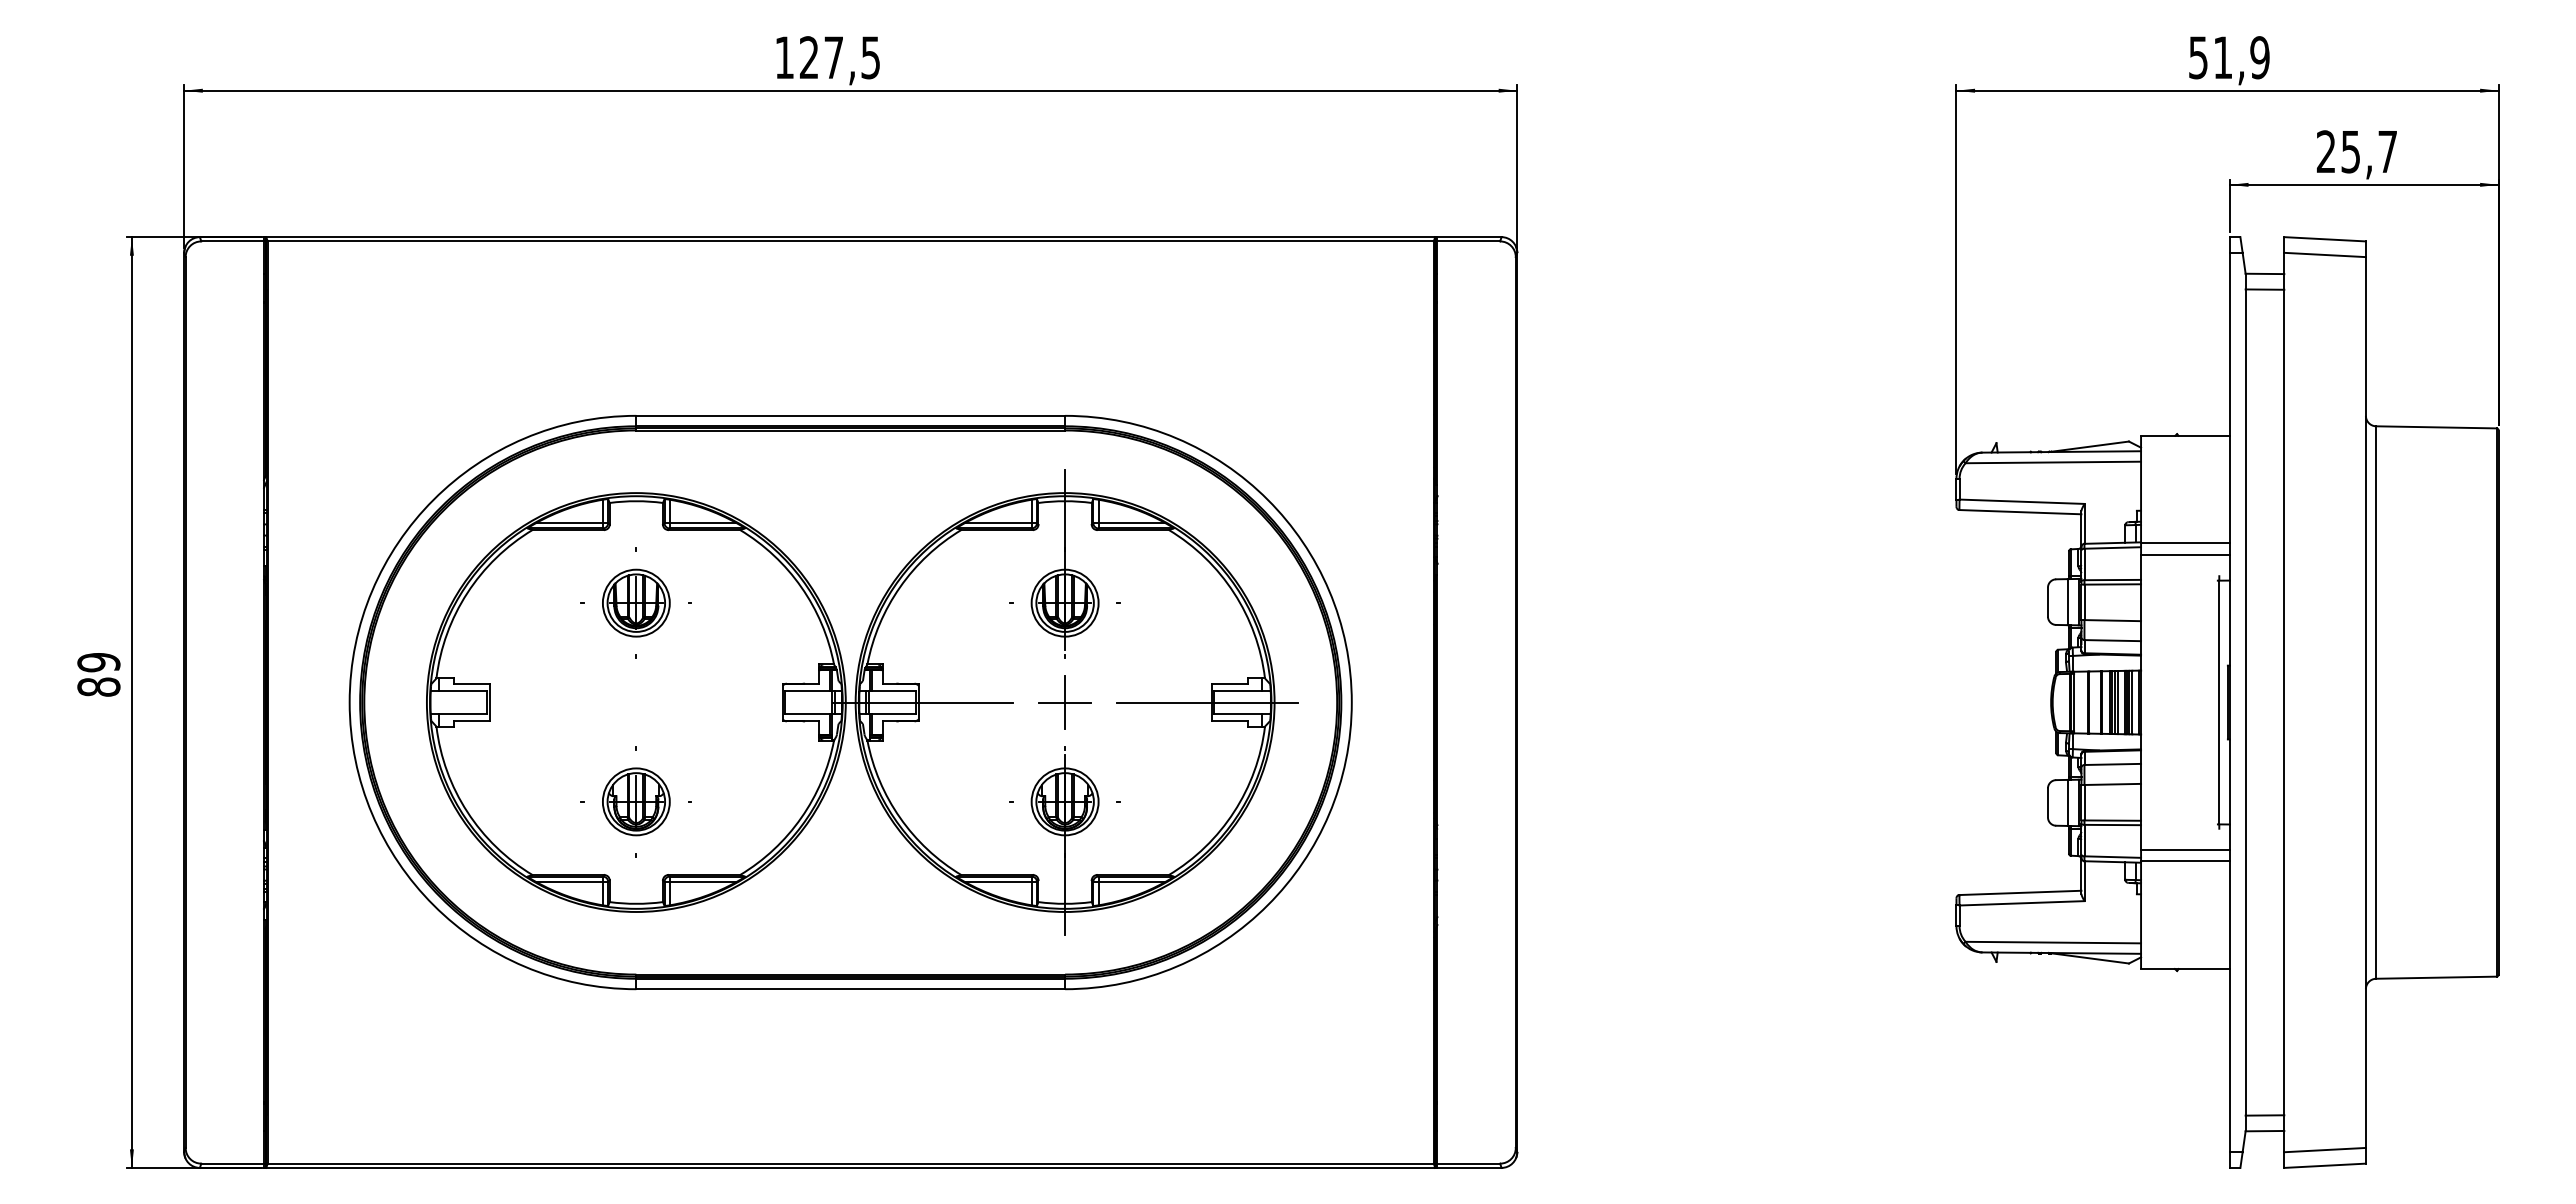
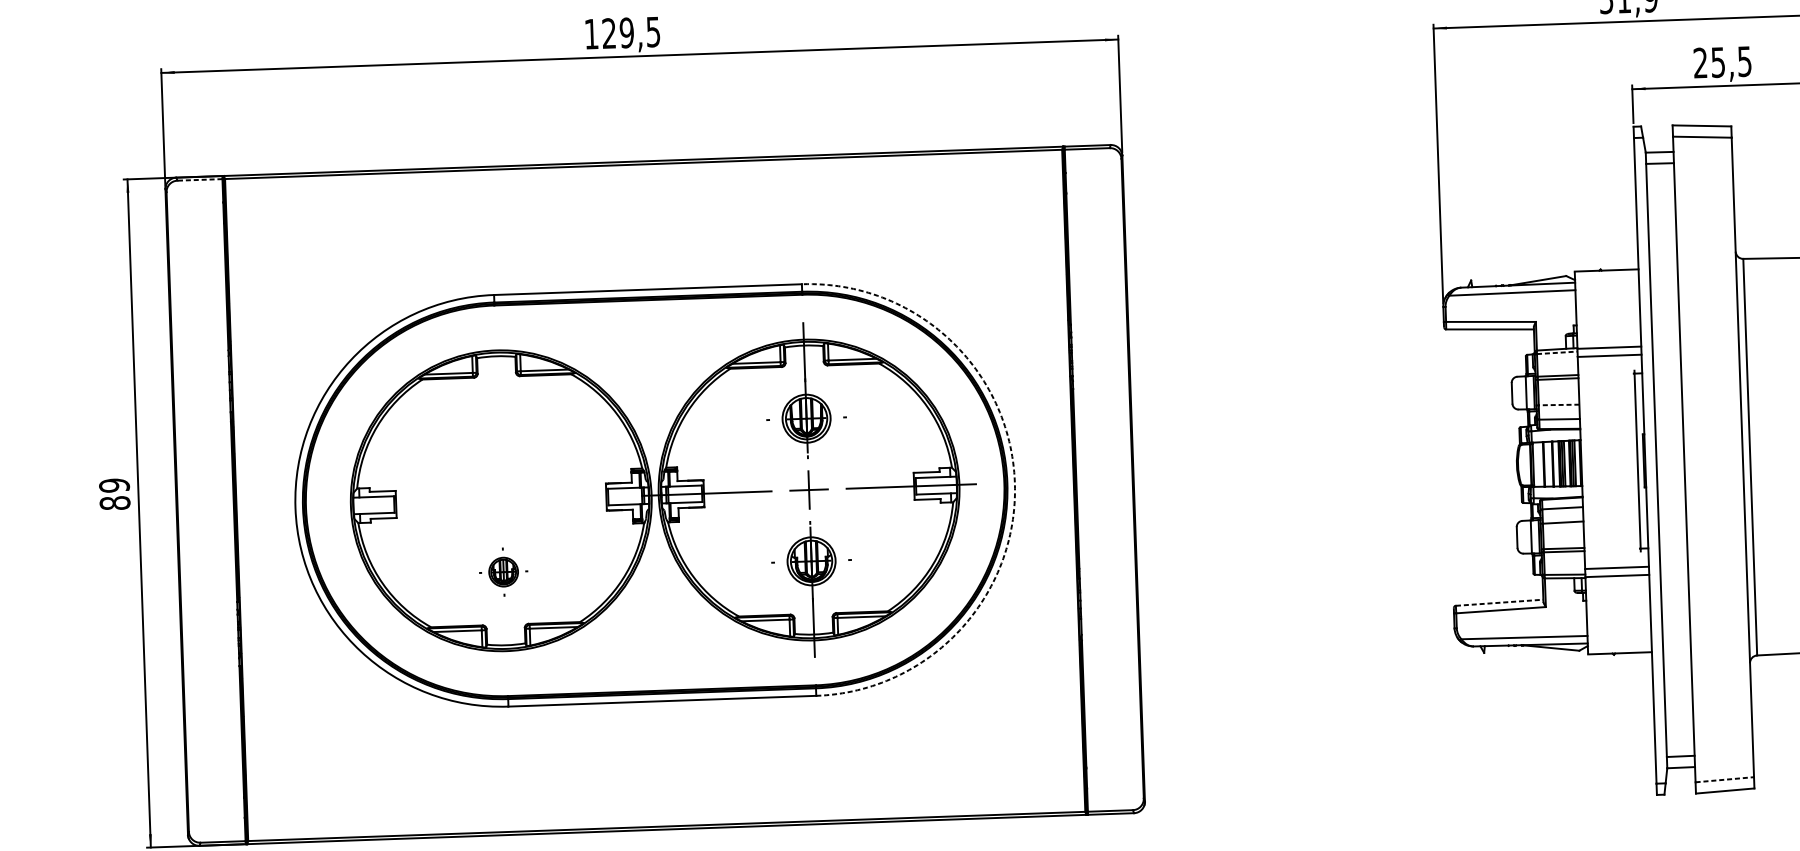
text: (833, 57) -> (626, 32), 127,5 -> 129,5
text: (2387, 152) -> (1744, 62), 25,7 -> 25,5
line: (232, 241) -> (199, 179), solid -> dashed
line: (2113, 547) -> (1557, 352), solid -> dashed
part: (635, 602) -> (498, 429), removed
line: (2112, 620) -> (1558, 404), solid -> dashed
arc: (1351, 702) -> (1014, 482), solid -> dashed
part: (635, 801) -> (503, 571), size x0.6
line: (2020, 892) -> (1499, 602), solid -> dashed
line: (2325, 1150) -> (1725, 780), solid -> dashed

